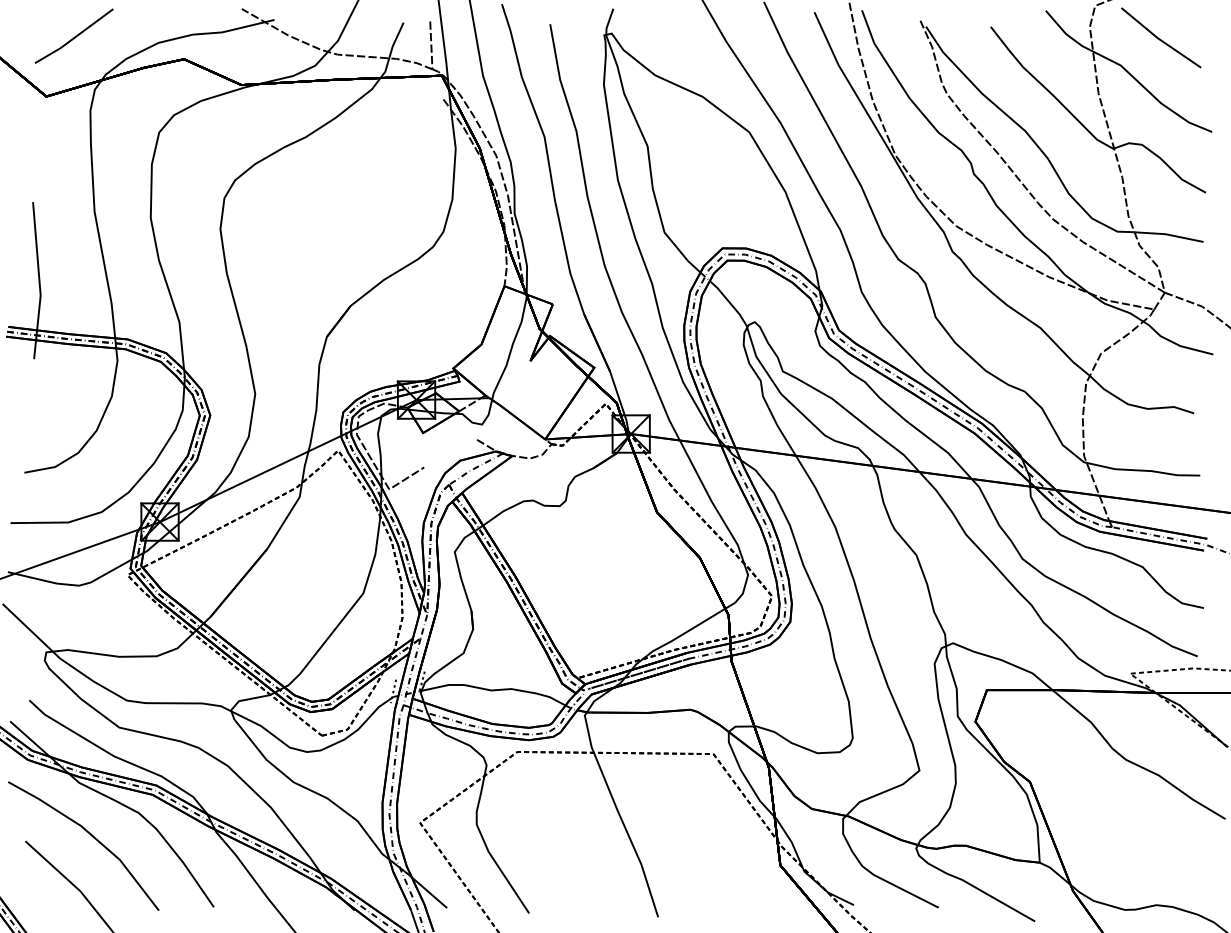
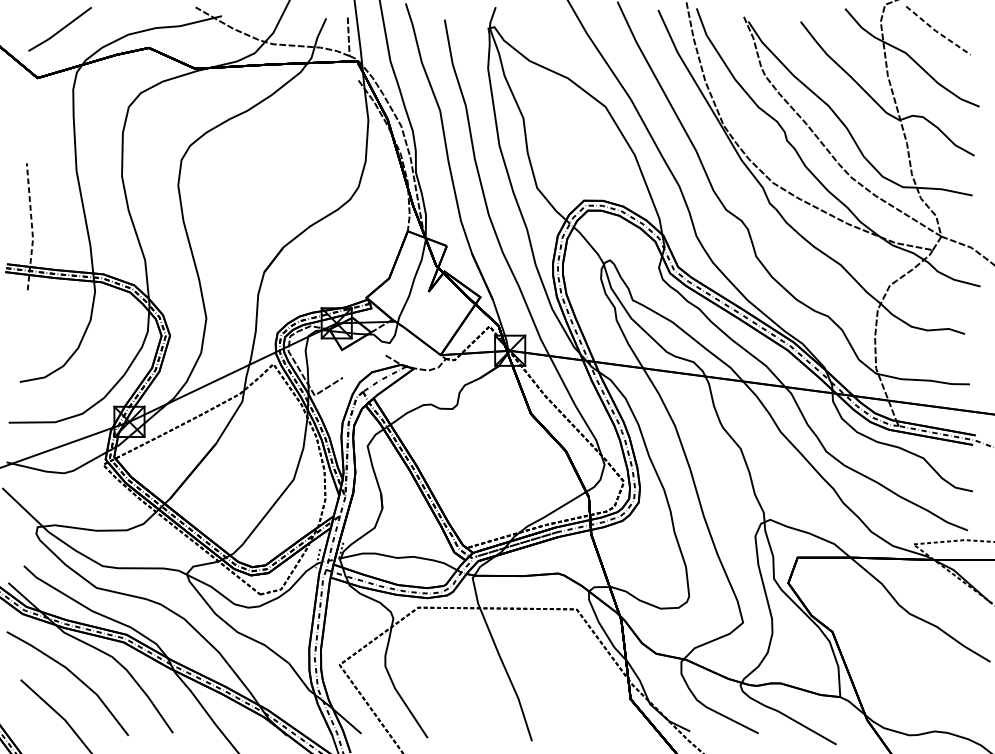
line: (1159, 39) -> (937, 31), solid -> dashed
line: (39, 280) -> (32, 226), solid -> dashed

